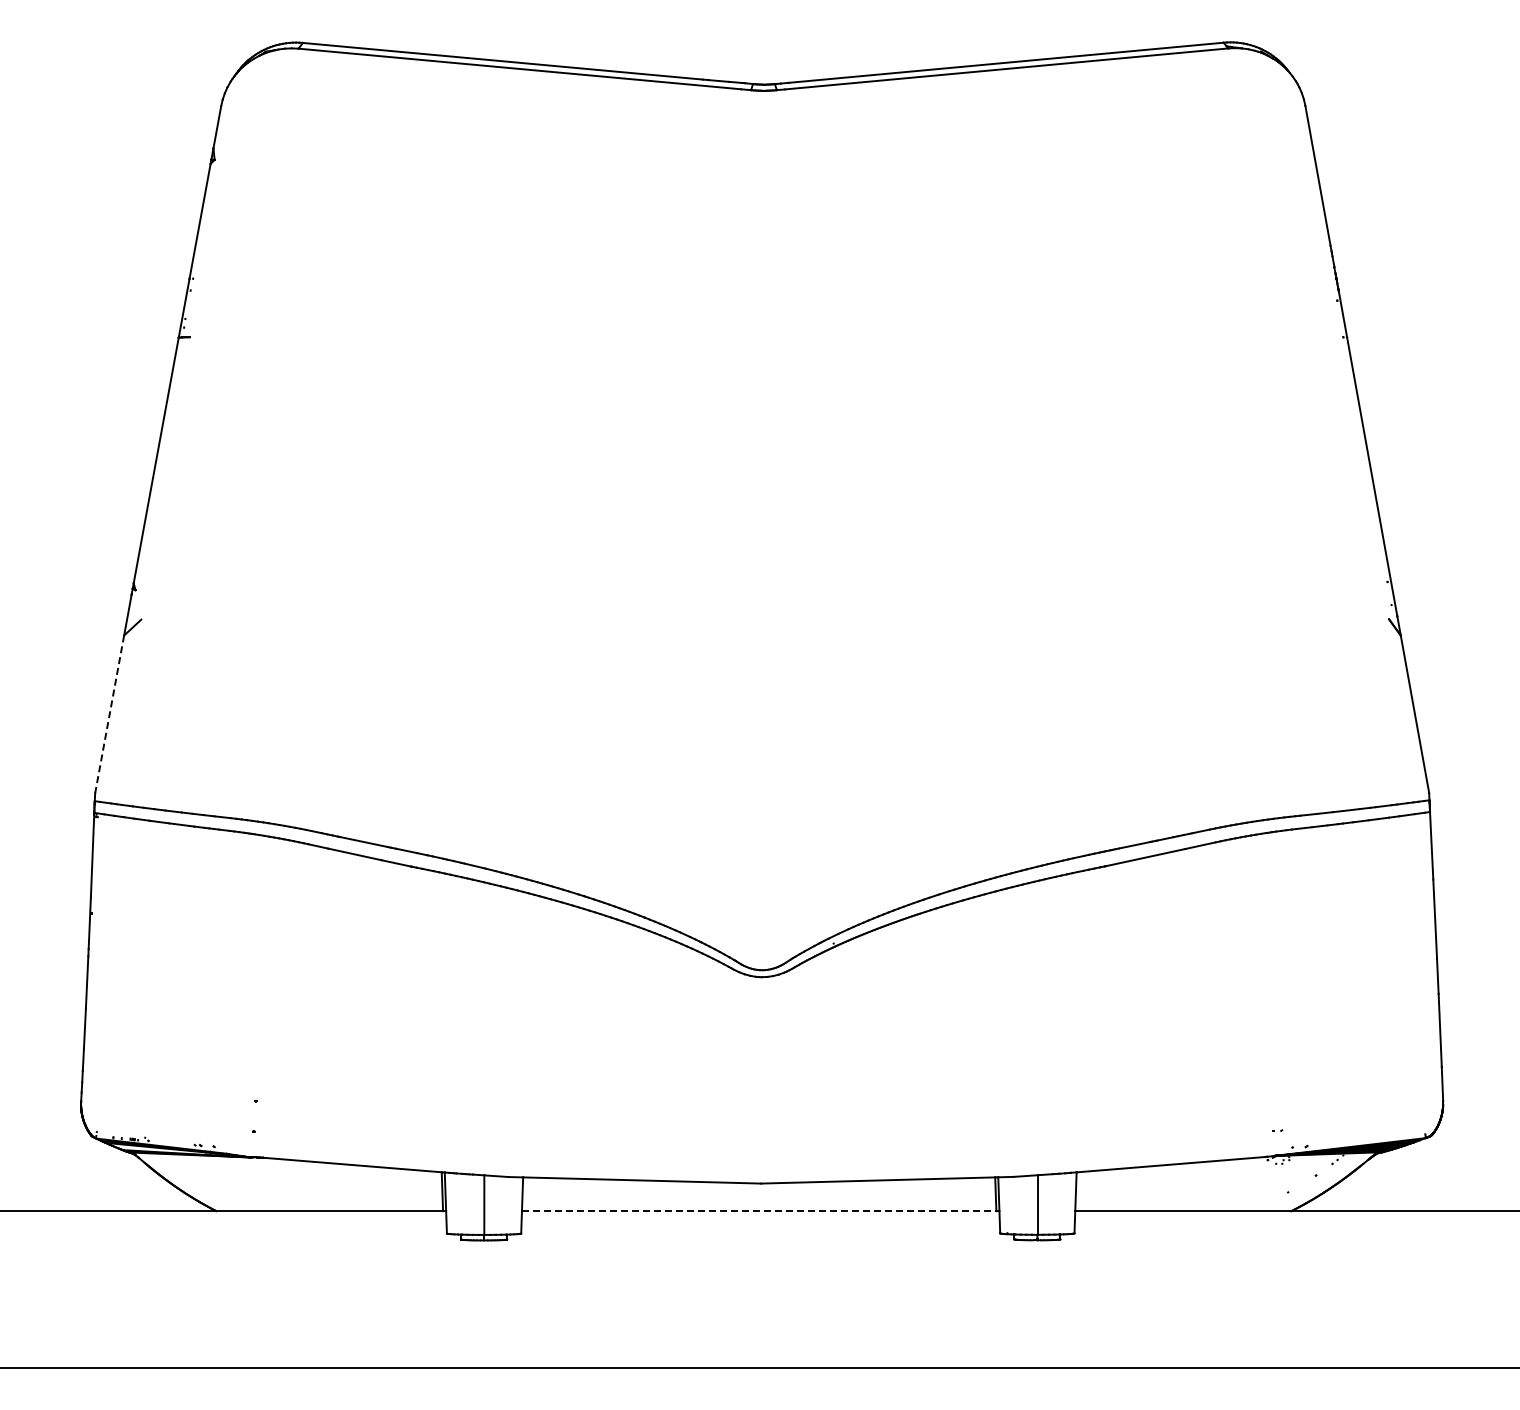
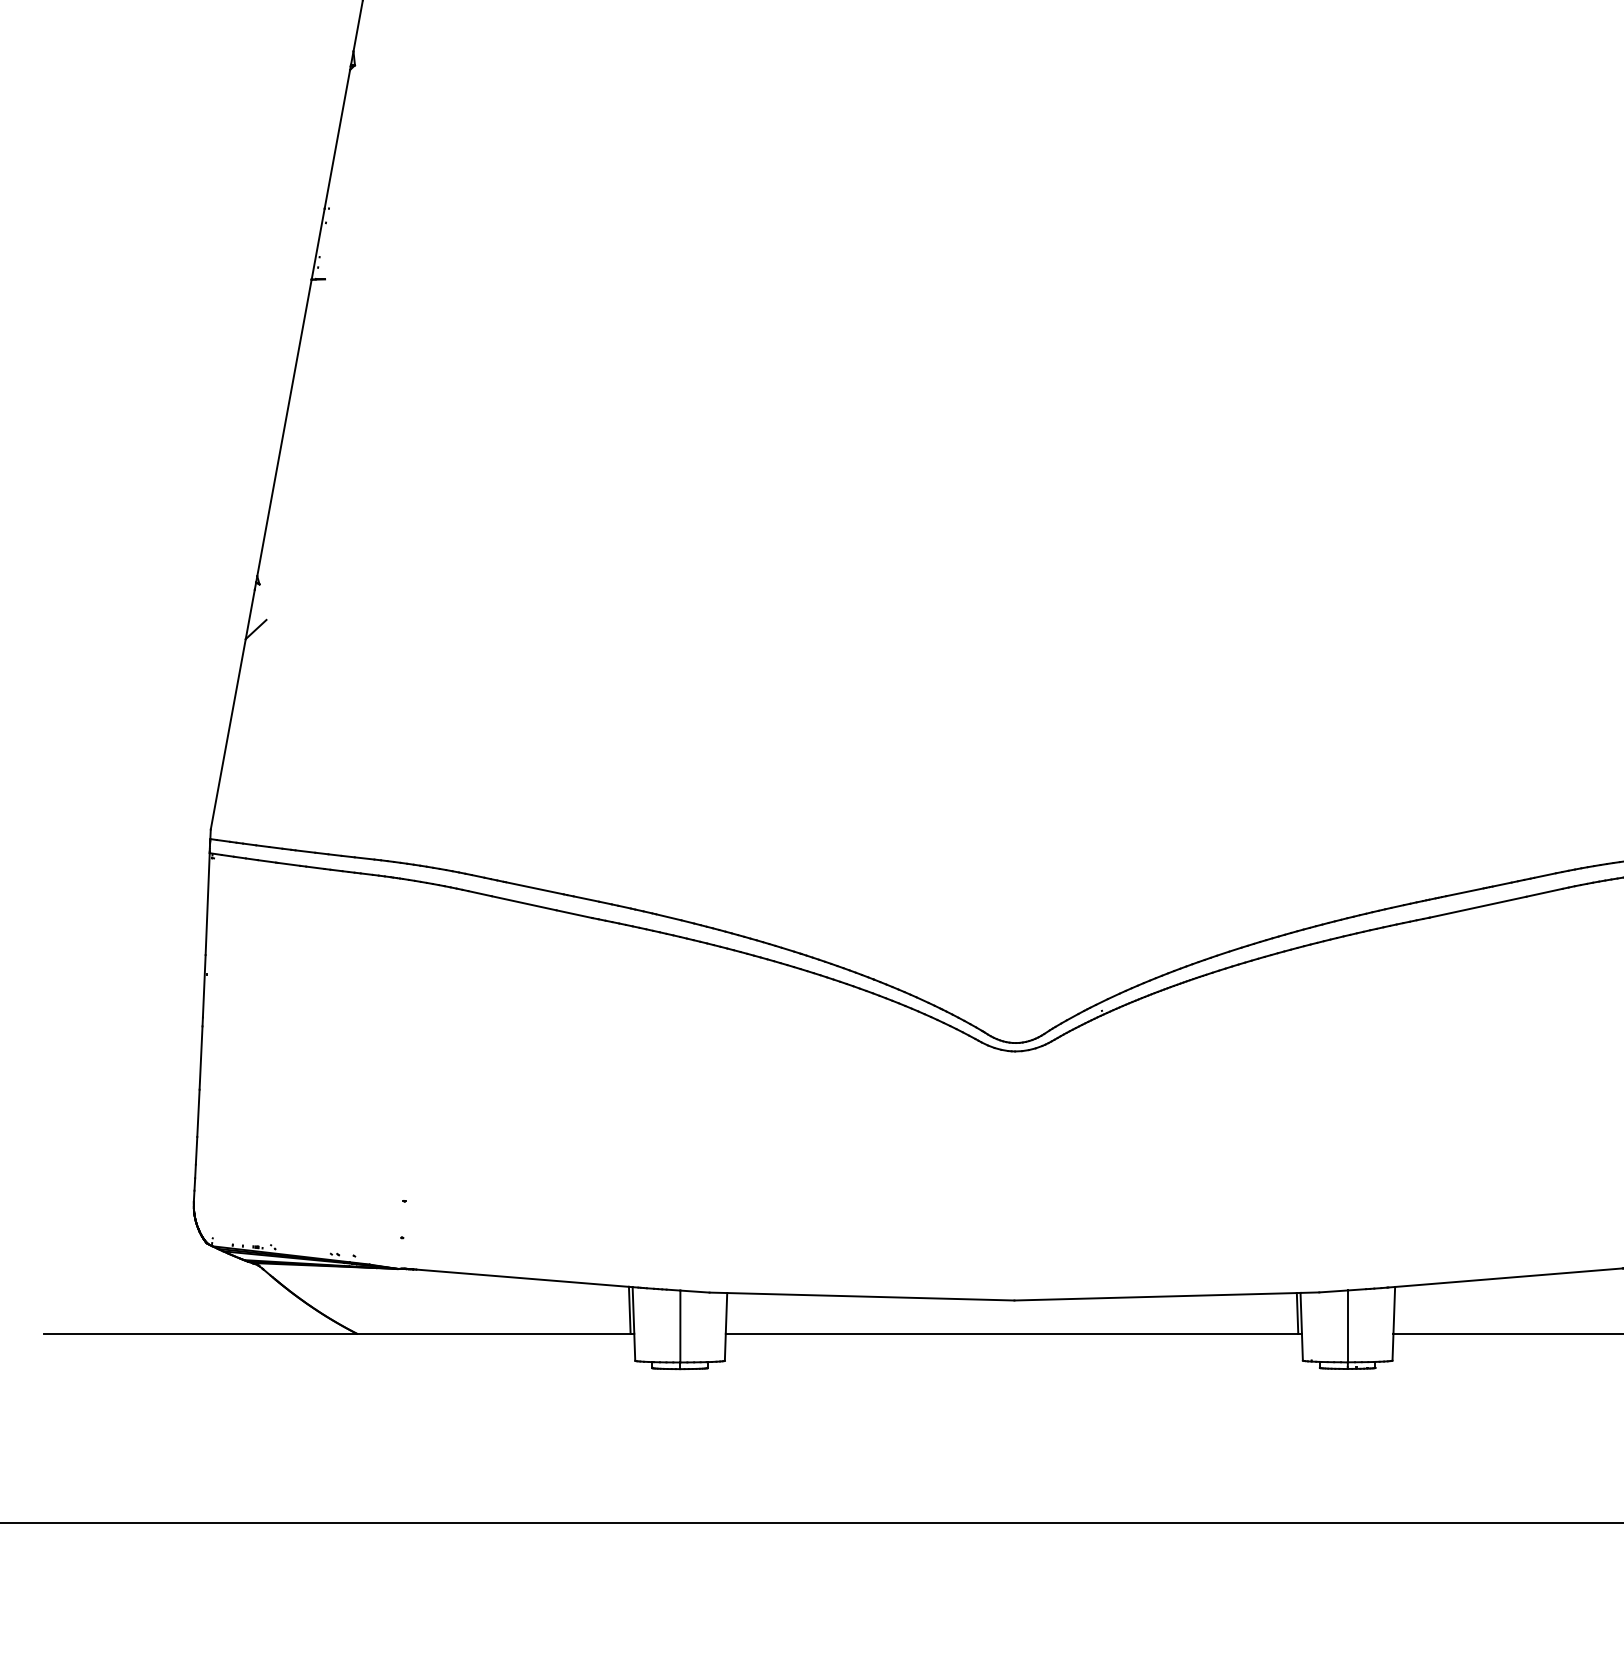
line: (109, 714) -> (228, 734), dashed -> solid
line: (759, 1211) -> (1012, 1334), dashed -> solid

